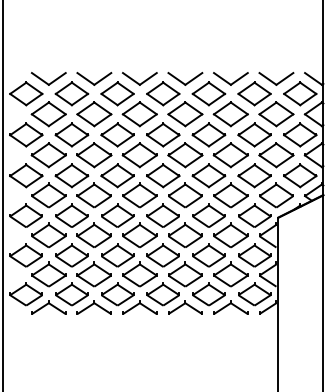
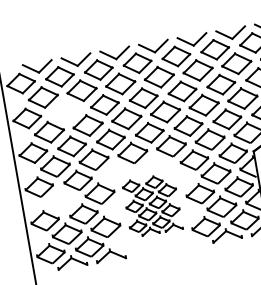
part: (71, 134) -> (65, 111), removed
part: (48, 235) -> (61, 200), removed
part: (151, 258) -> (152, 204), size x0.6

